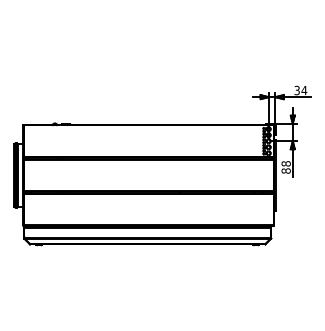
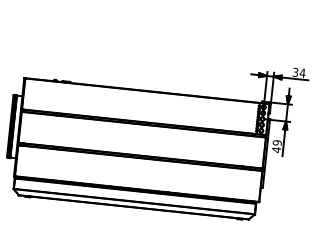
text: (285, 167) -> (276, 146), 88 -> 49

